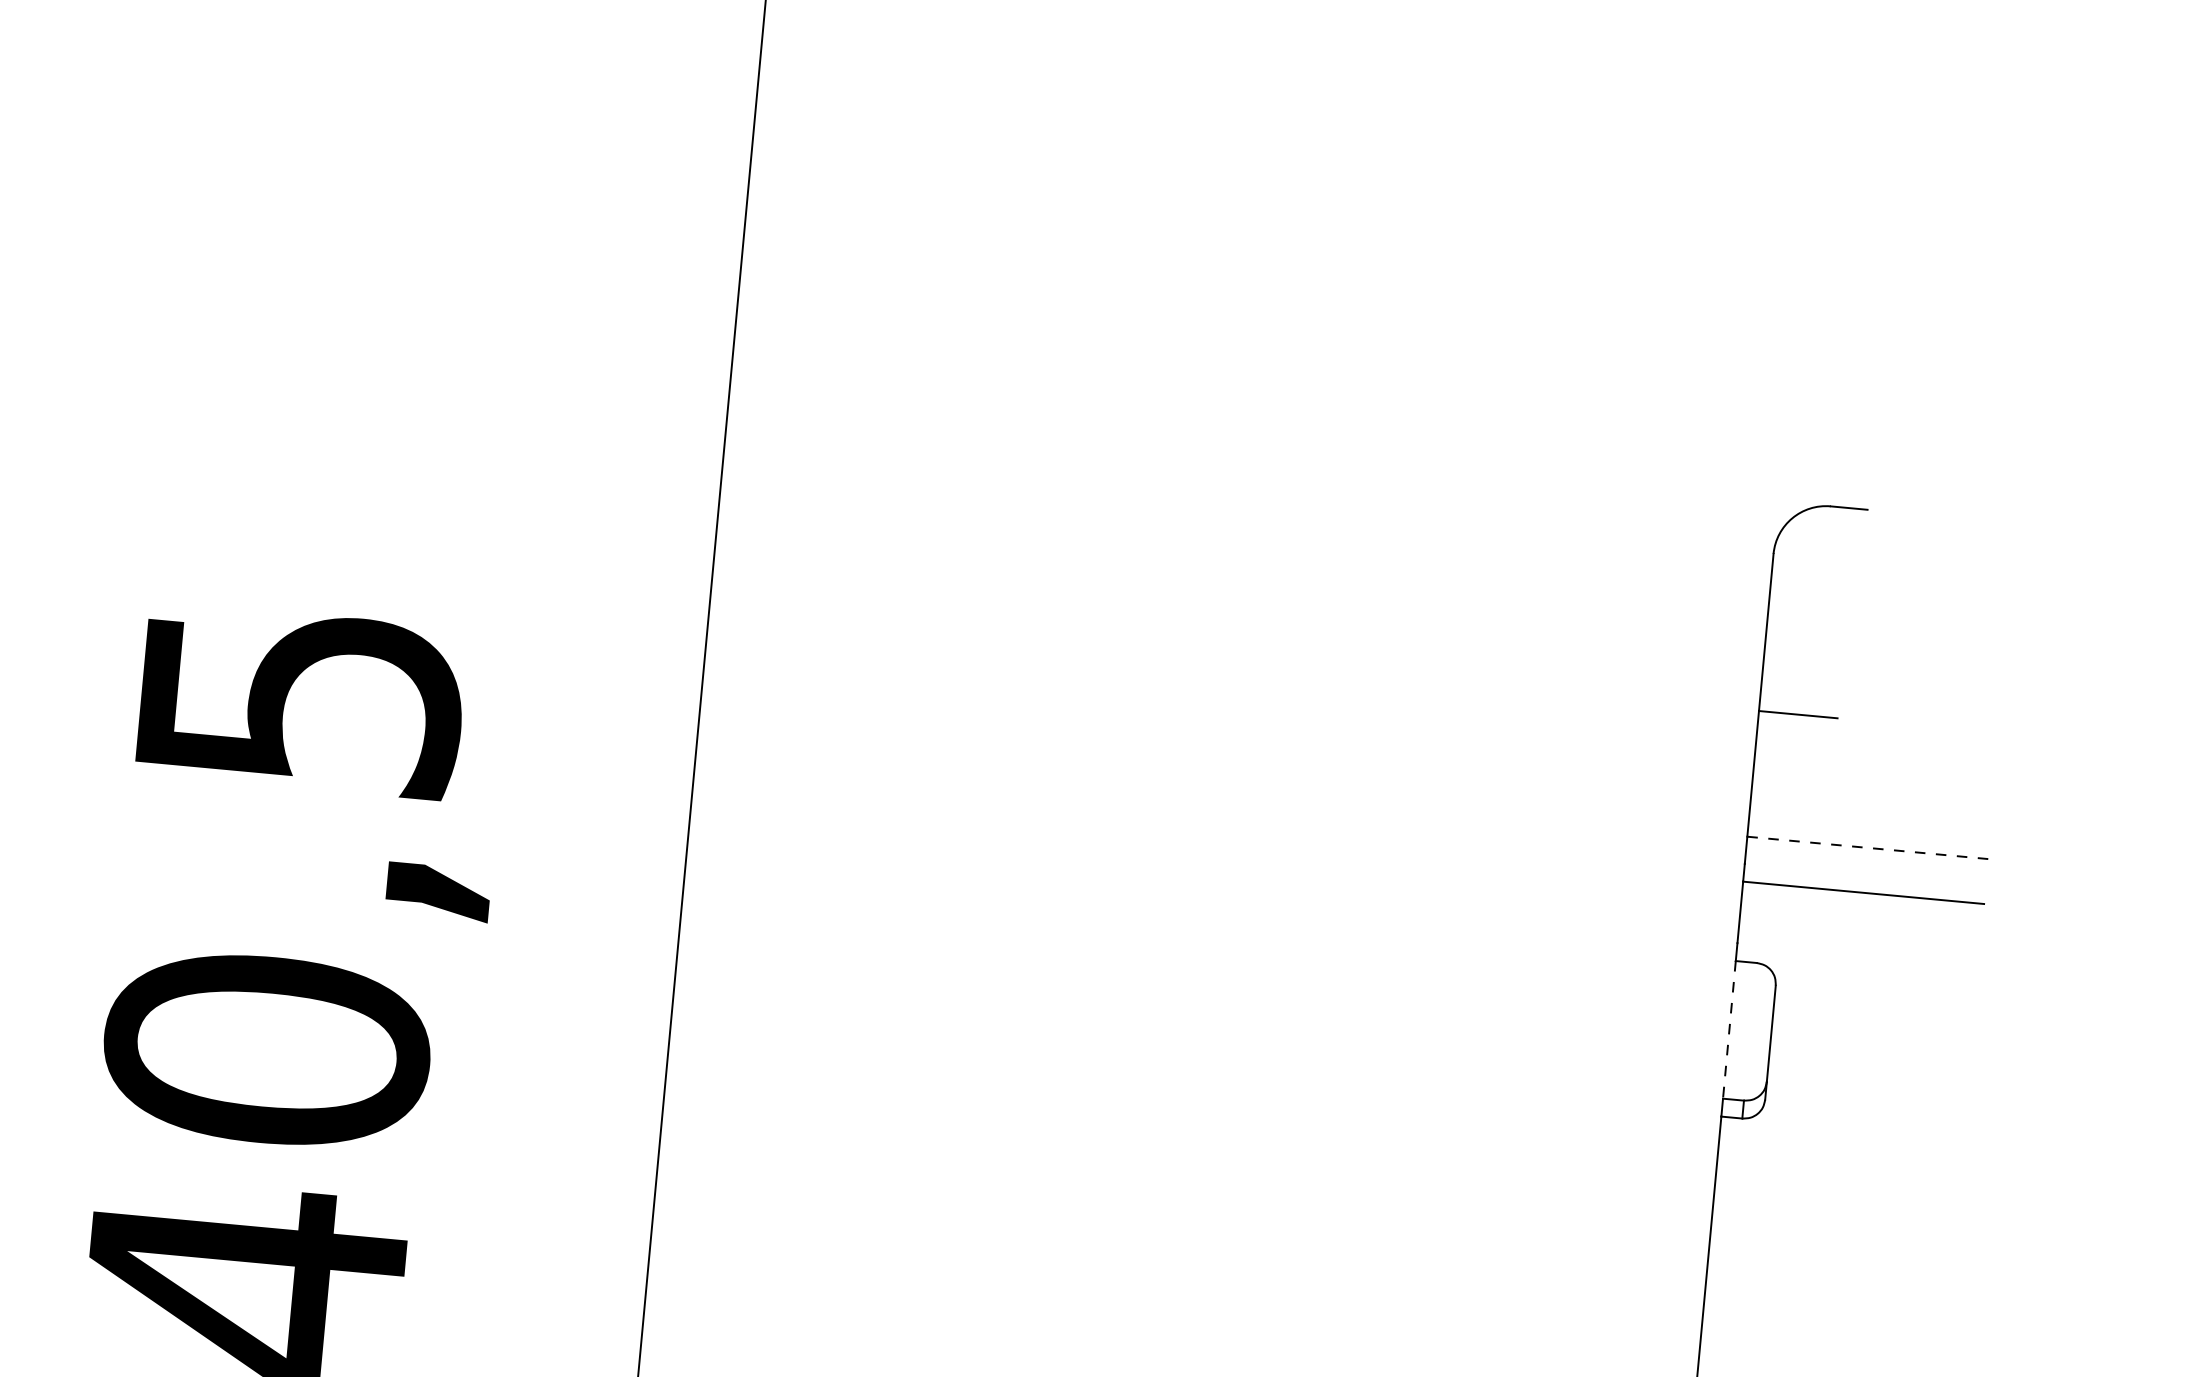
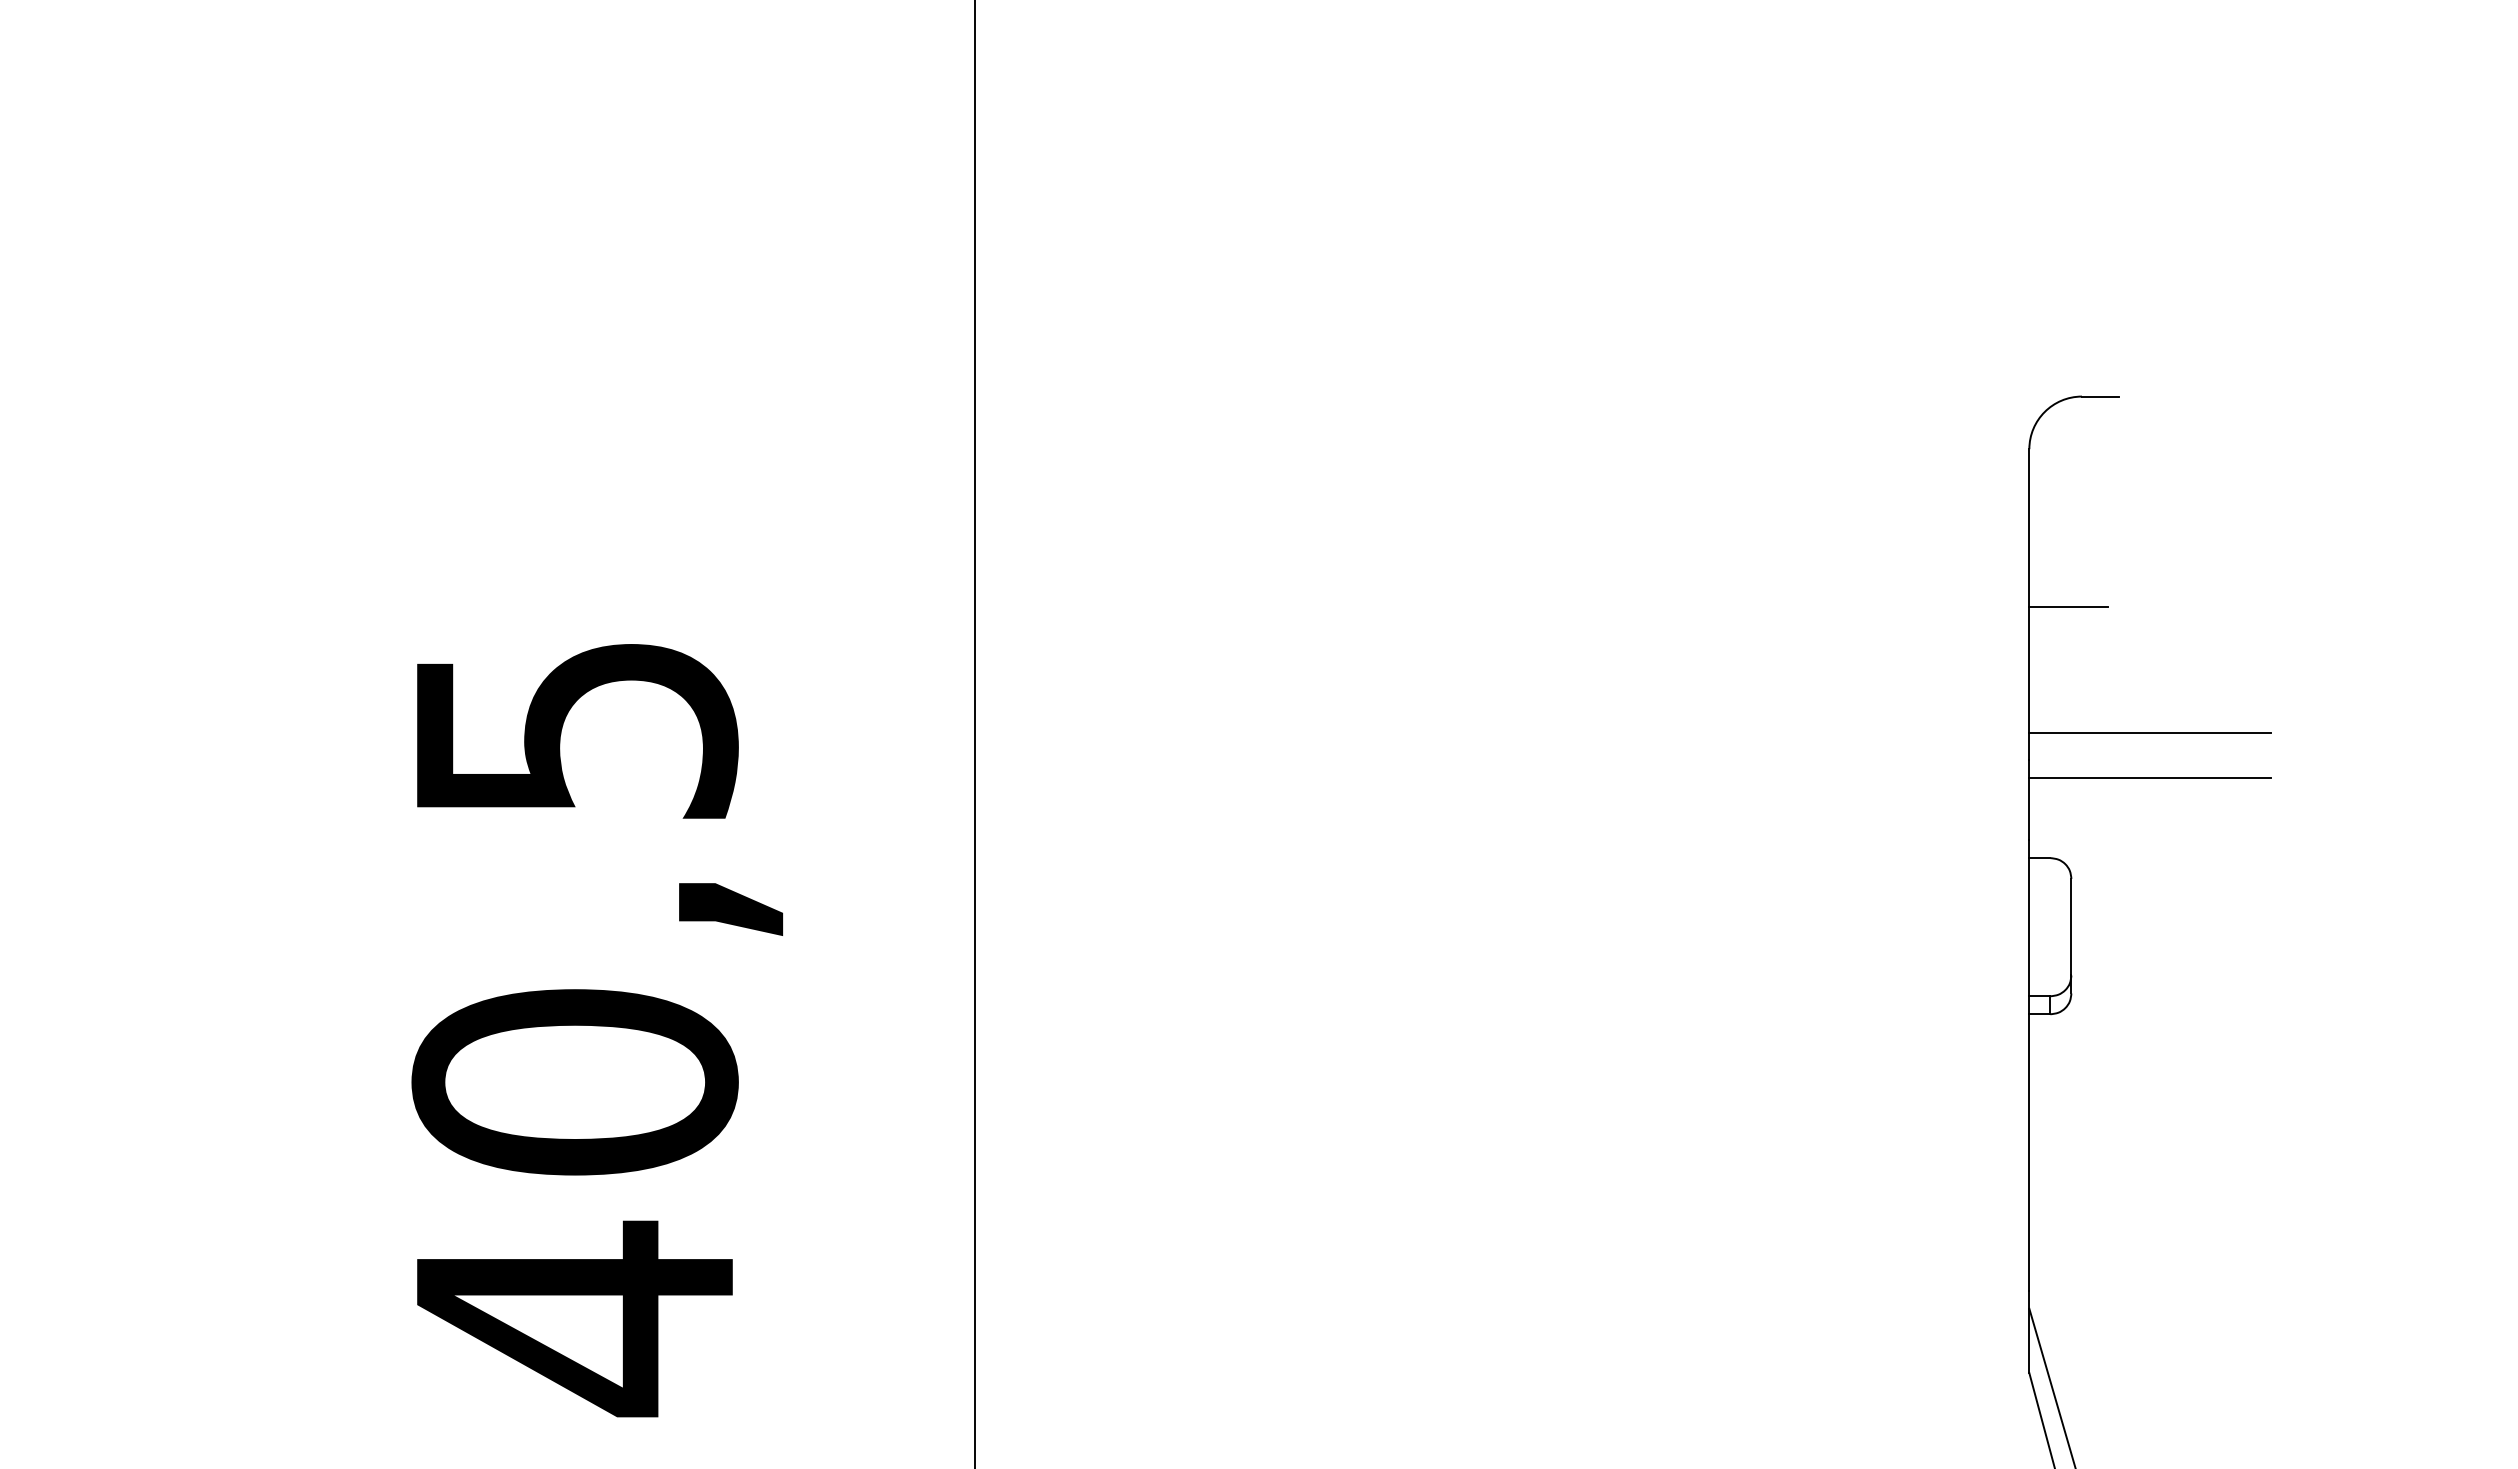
line: (1867, 848) -> (2150, 733), dashed -> solid
line: (1729, 1030) -> (2029, 927), dashed -> solid

